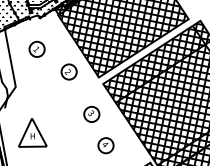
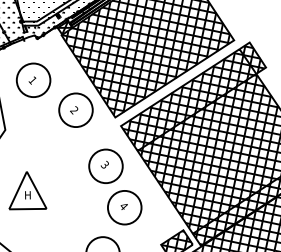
circle: (37, 49) -> (33, 80), size x1.67
circle: (68, 72) -> (75, 110), size x1.67
circle: (91, 114) -> (105, 166), size x1.67
circle: (105, 145) -> (124, 207), size x1.67

